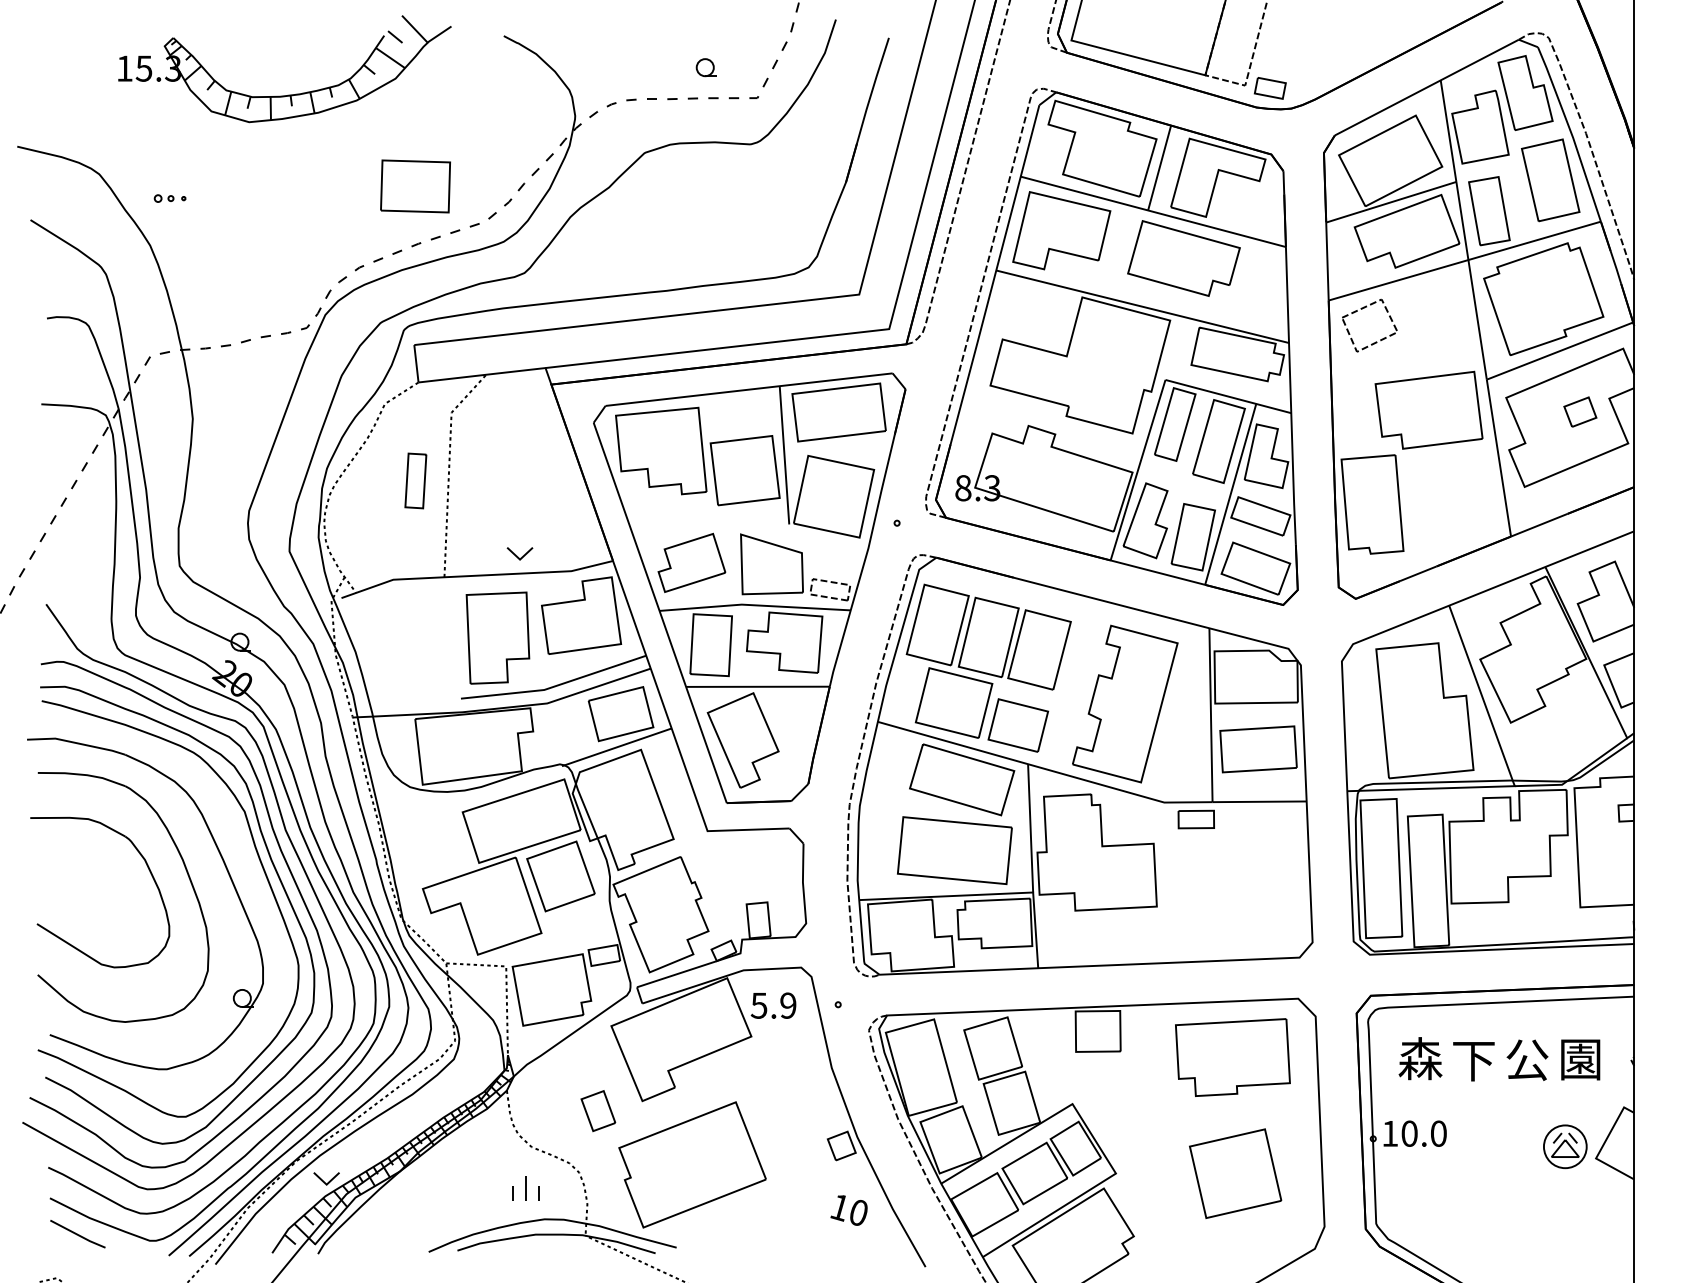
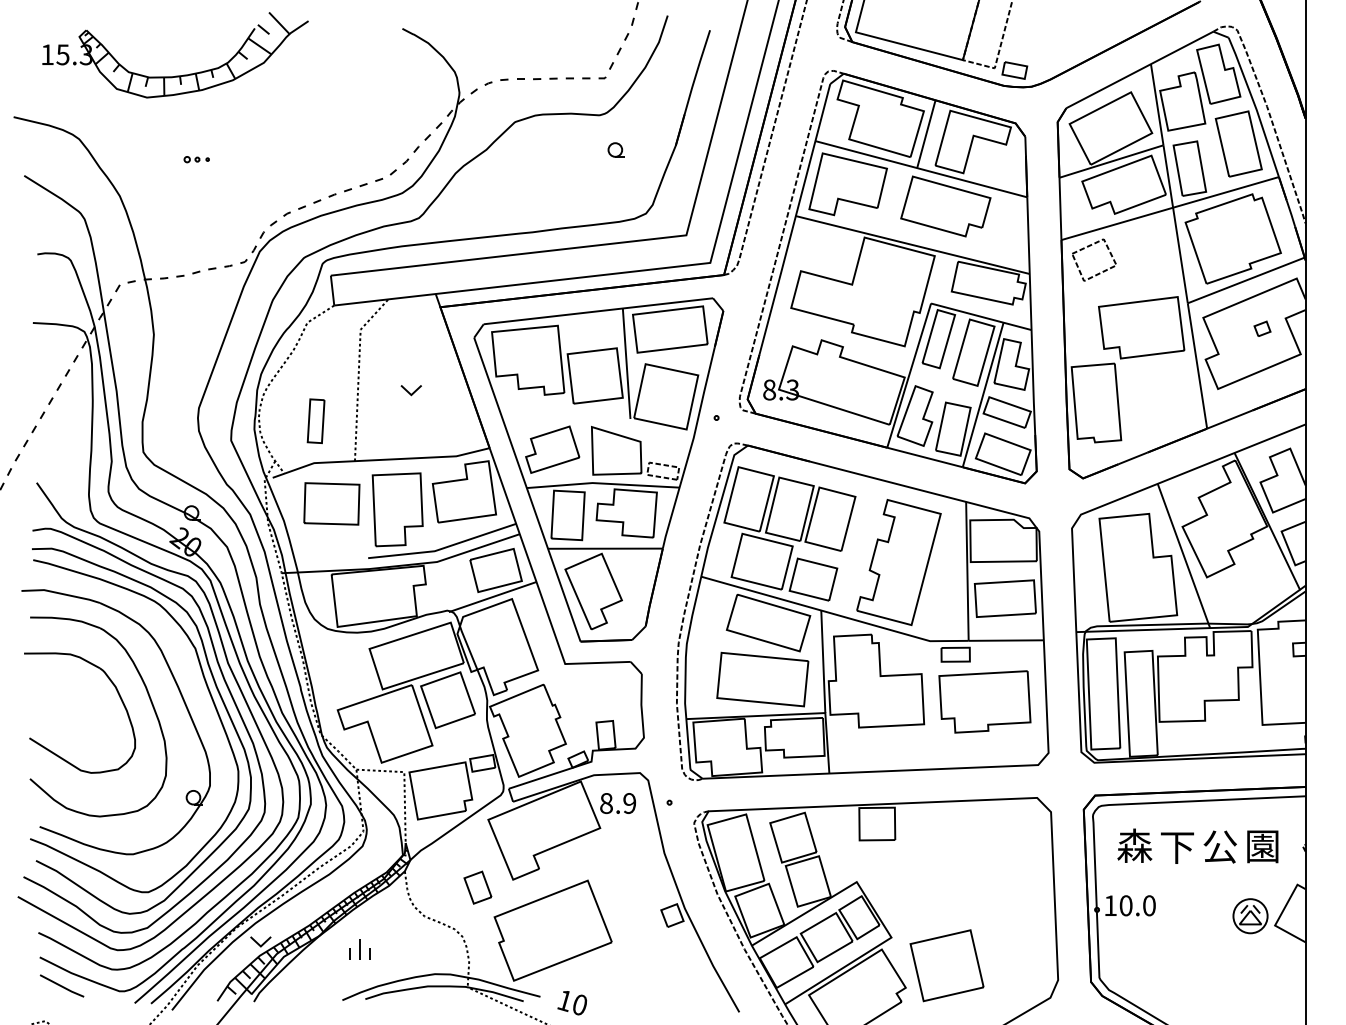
part: (705, 67) -> (615, 149), moved
part: (284, 94) -> (175, 75), moved
part: (415, 185) -> (331, 503), moved
part: (169, 198) -> (196, 159), moved
part: (1580, 411) -> (1262, 328), size x0.62
part: (415, 481) -> (315, 421), moved
part: (518, 553) -> (410, 390), moved
text: (758, 1005) -> (605, 803), 5.9 -> 8.9
part: (1232, 1057) -> (984, 701), moved
part: (1234, 1173) -> (946, 965), moved
part: (525, 1188) -> (359, 949), moved
text: (849, 1210) -> (572, 1003), moved

